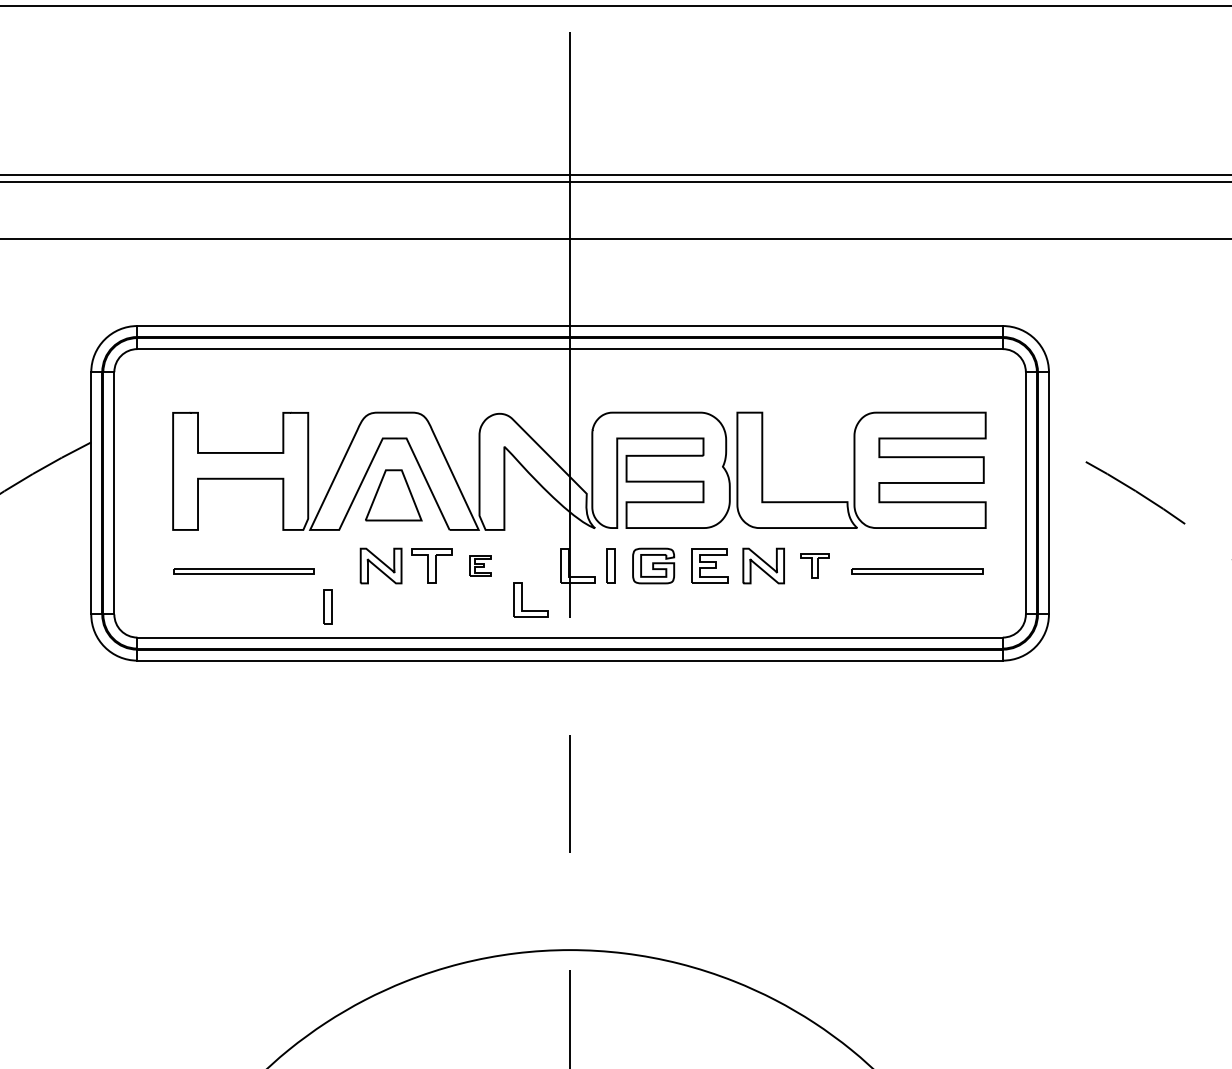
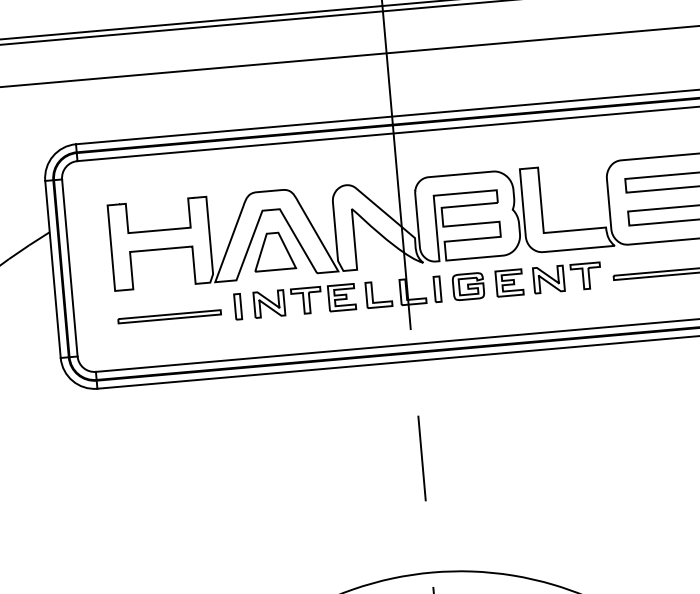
part: (480, 565) -> (341, 297), size x1.67
part: (814, 565) -> (585, 275), size x1.43
part: (522, 599) -> (372, 294), moved
part: (327, 606) -> (237, 306), moved

